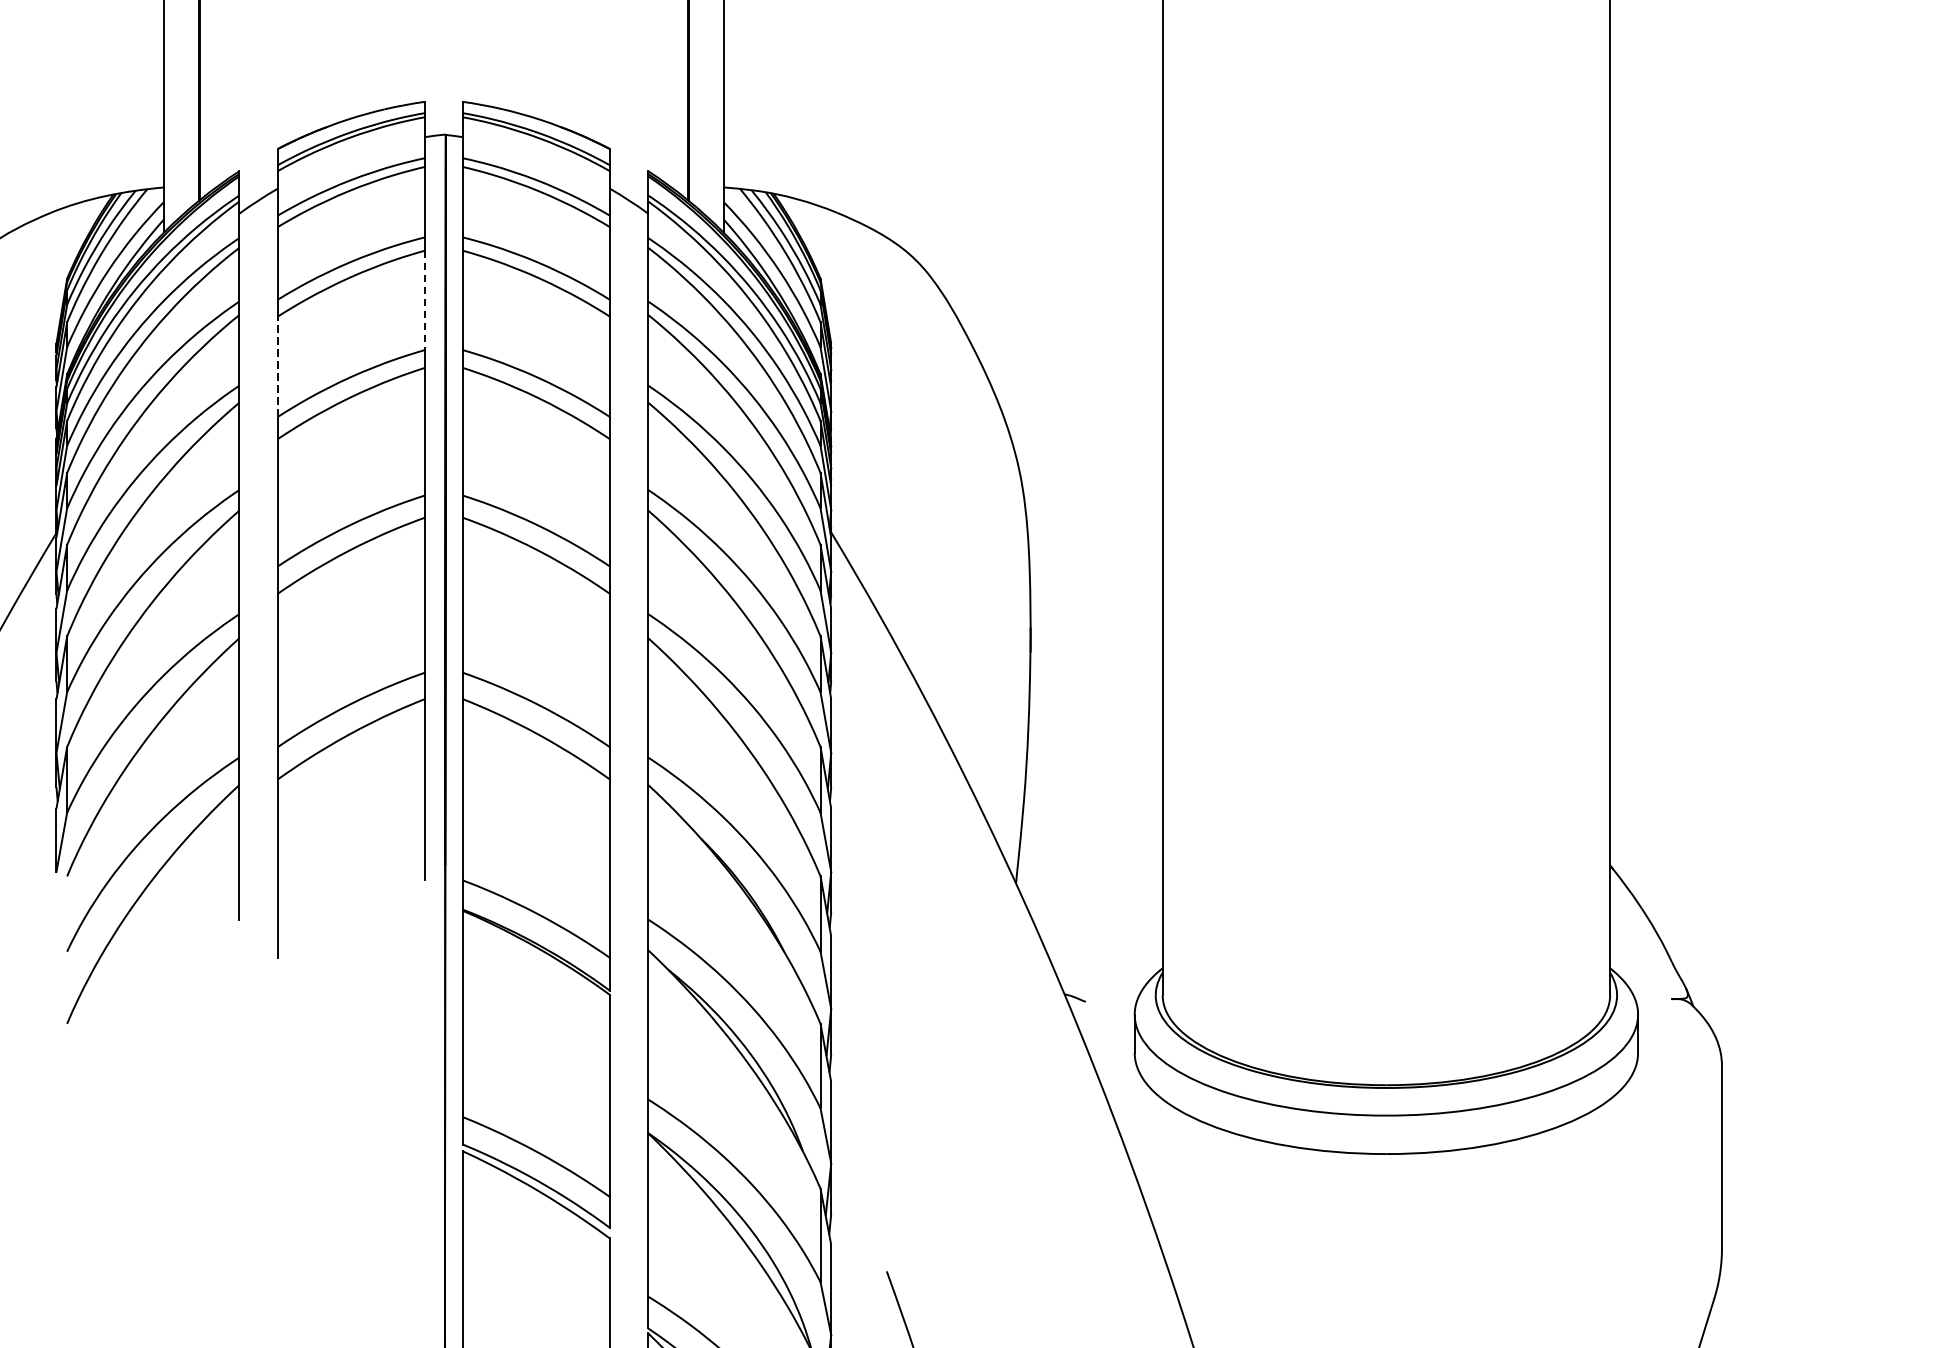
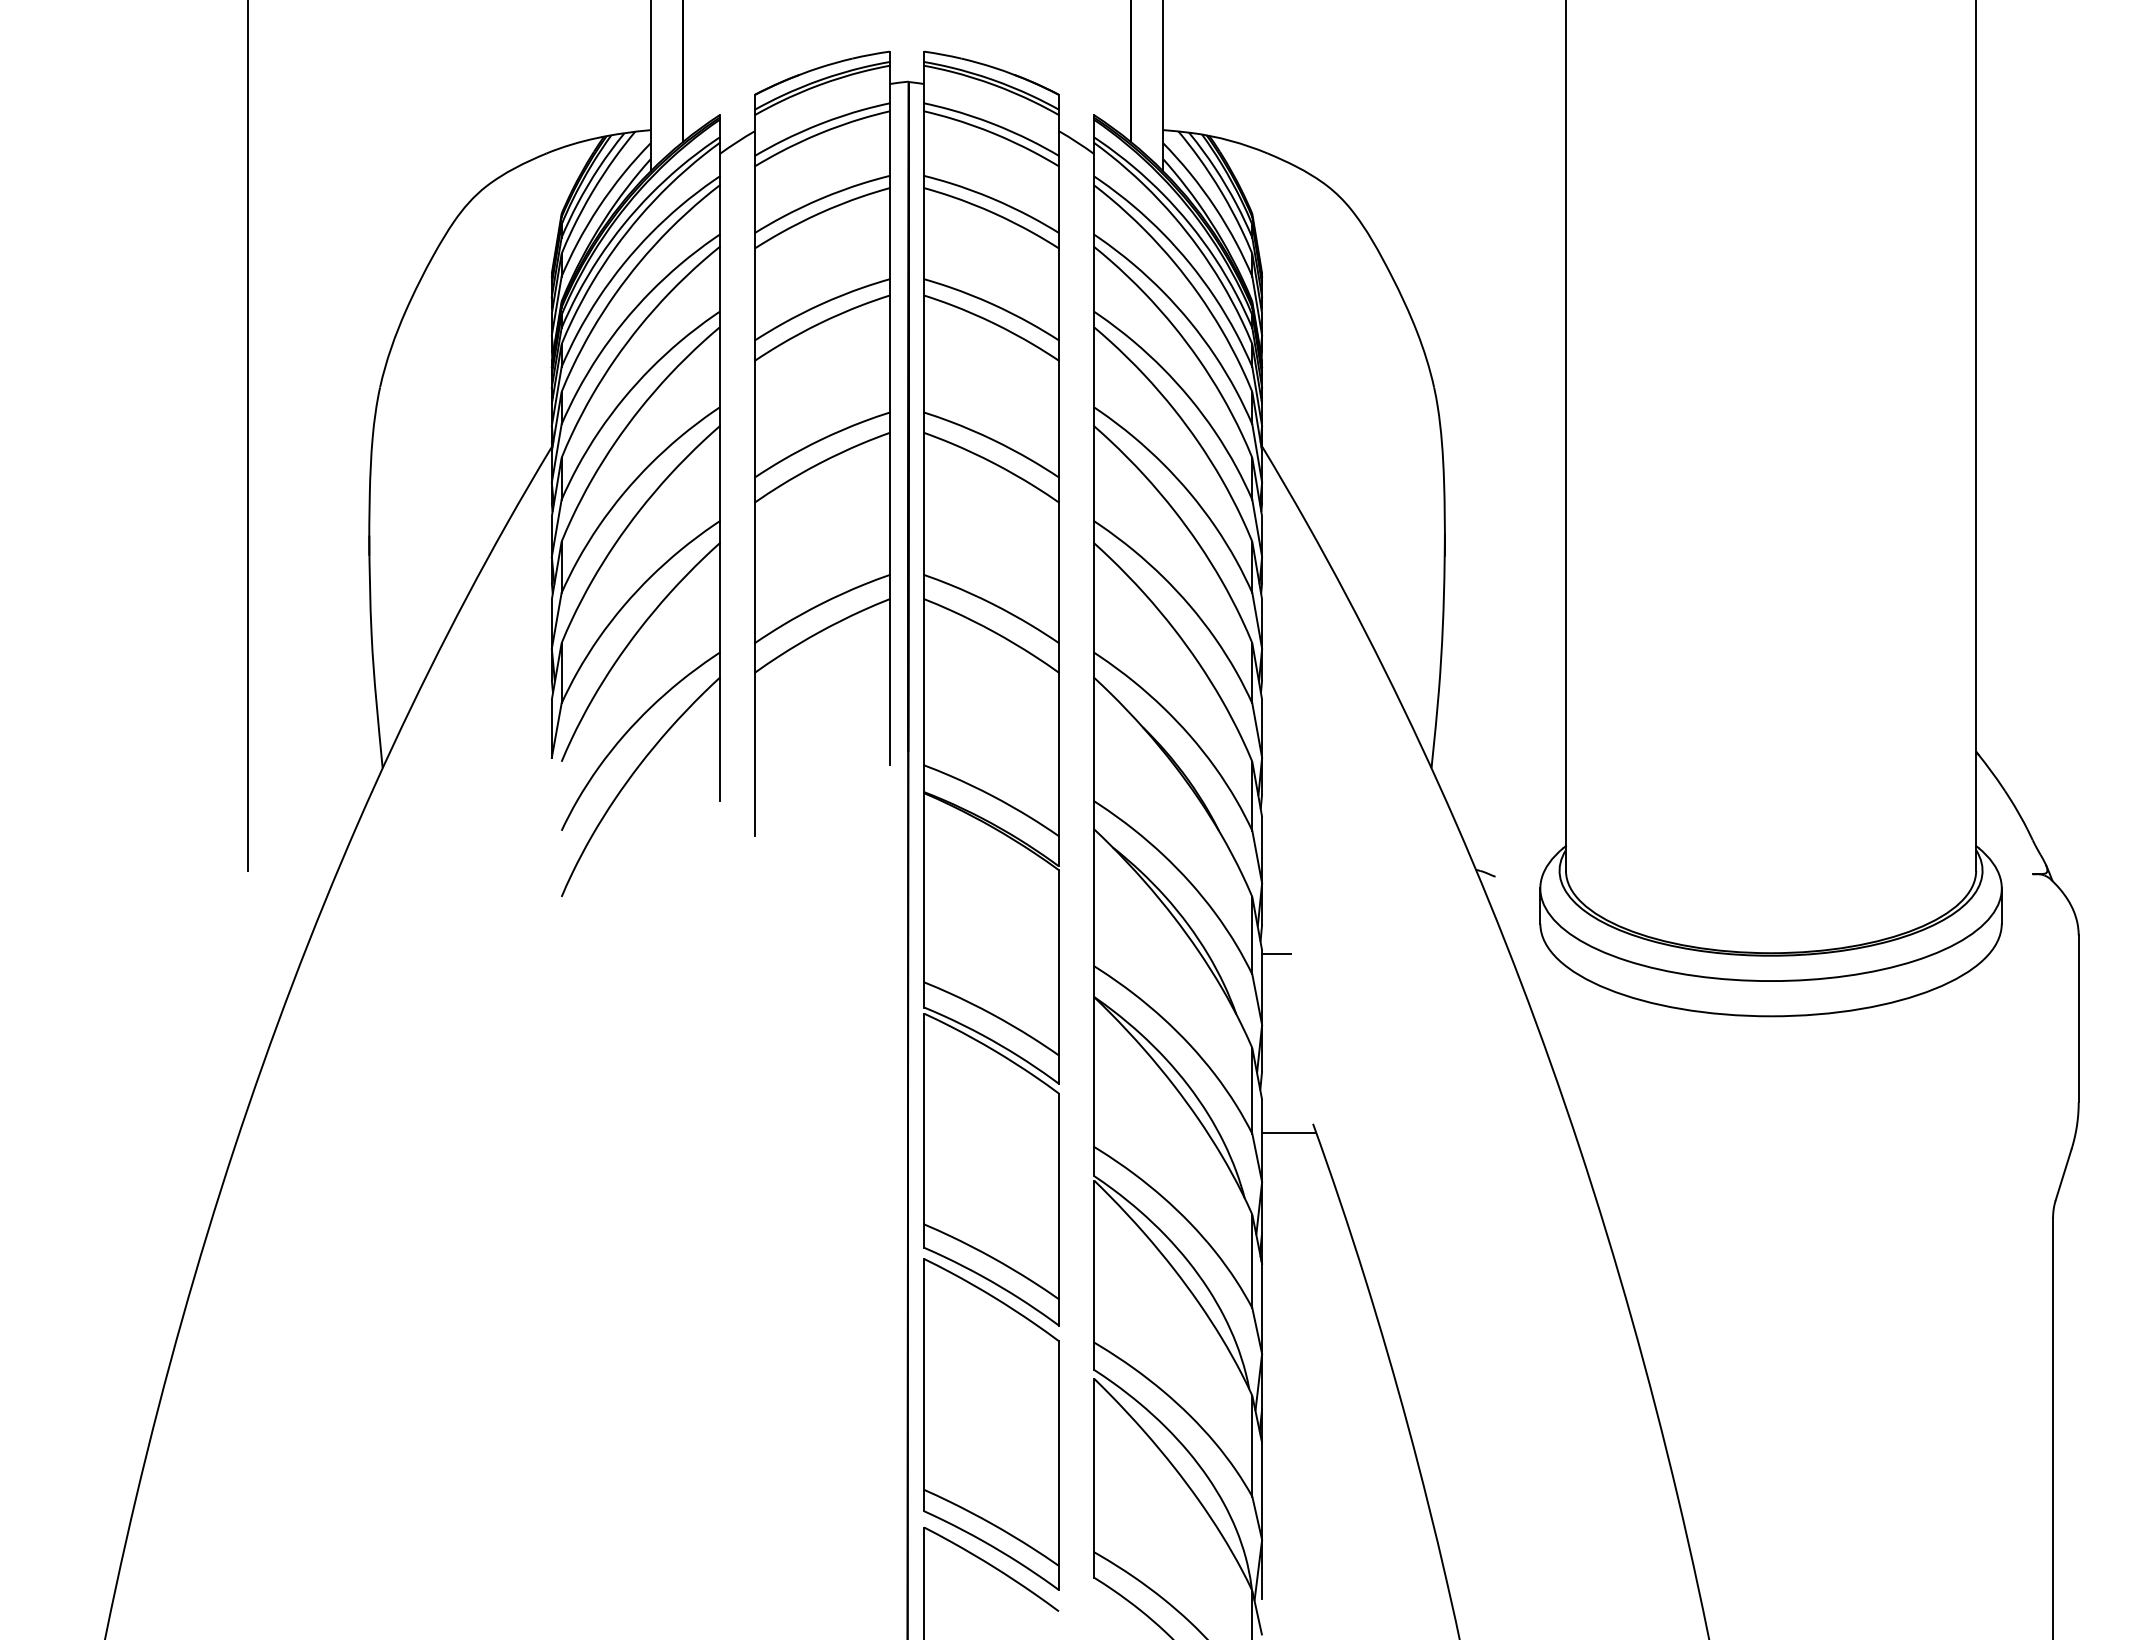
line: (424, 300) -> (889, 233), dashed -> solid
line: (278, 366) -> (755, 294), dashed -> solid
line: (846, 1086) -> (1276, 954), added
line: (861, 1281) -> (1289, 1133), added

